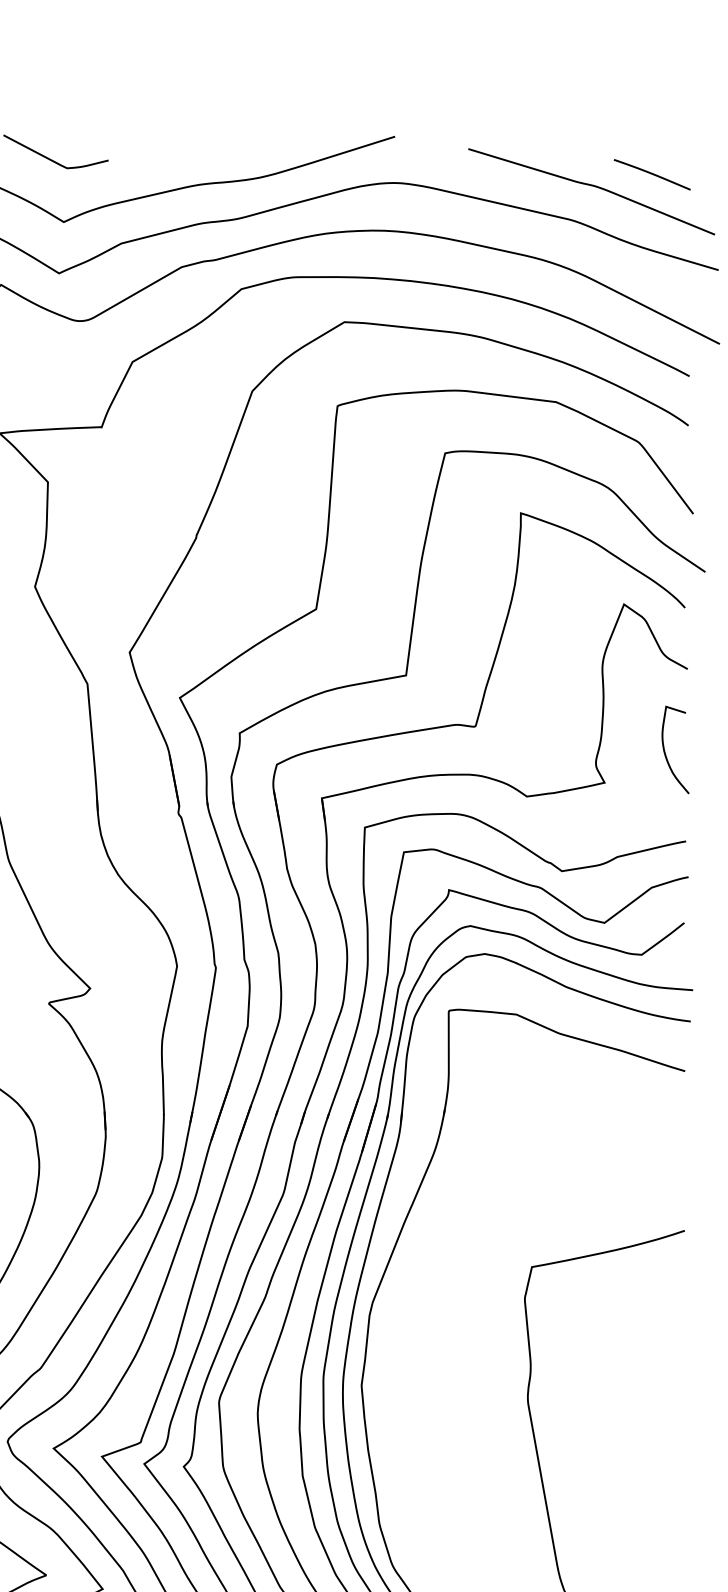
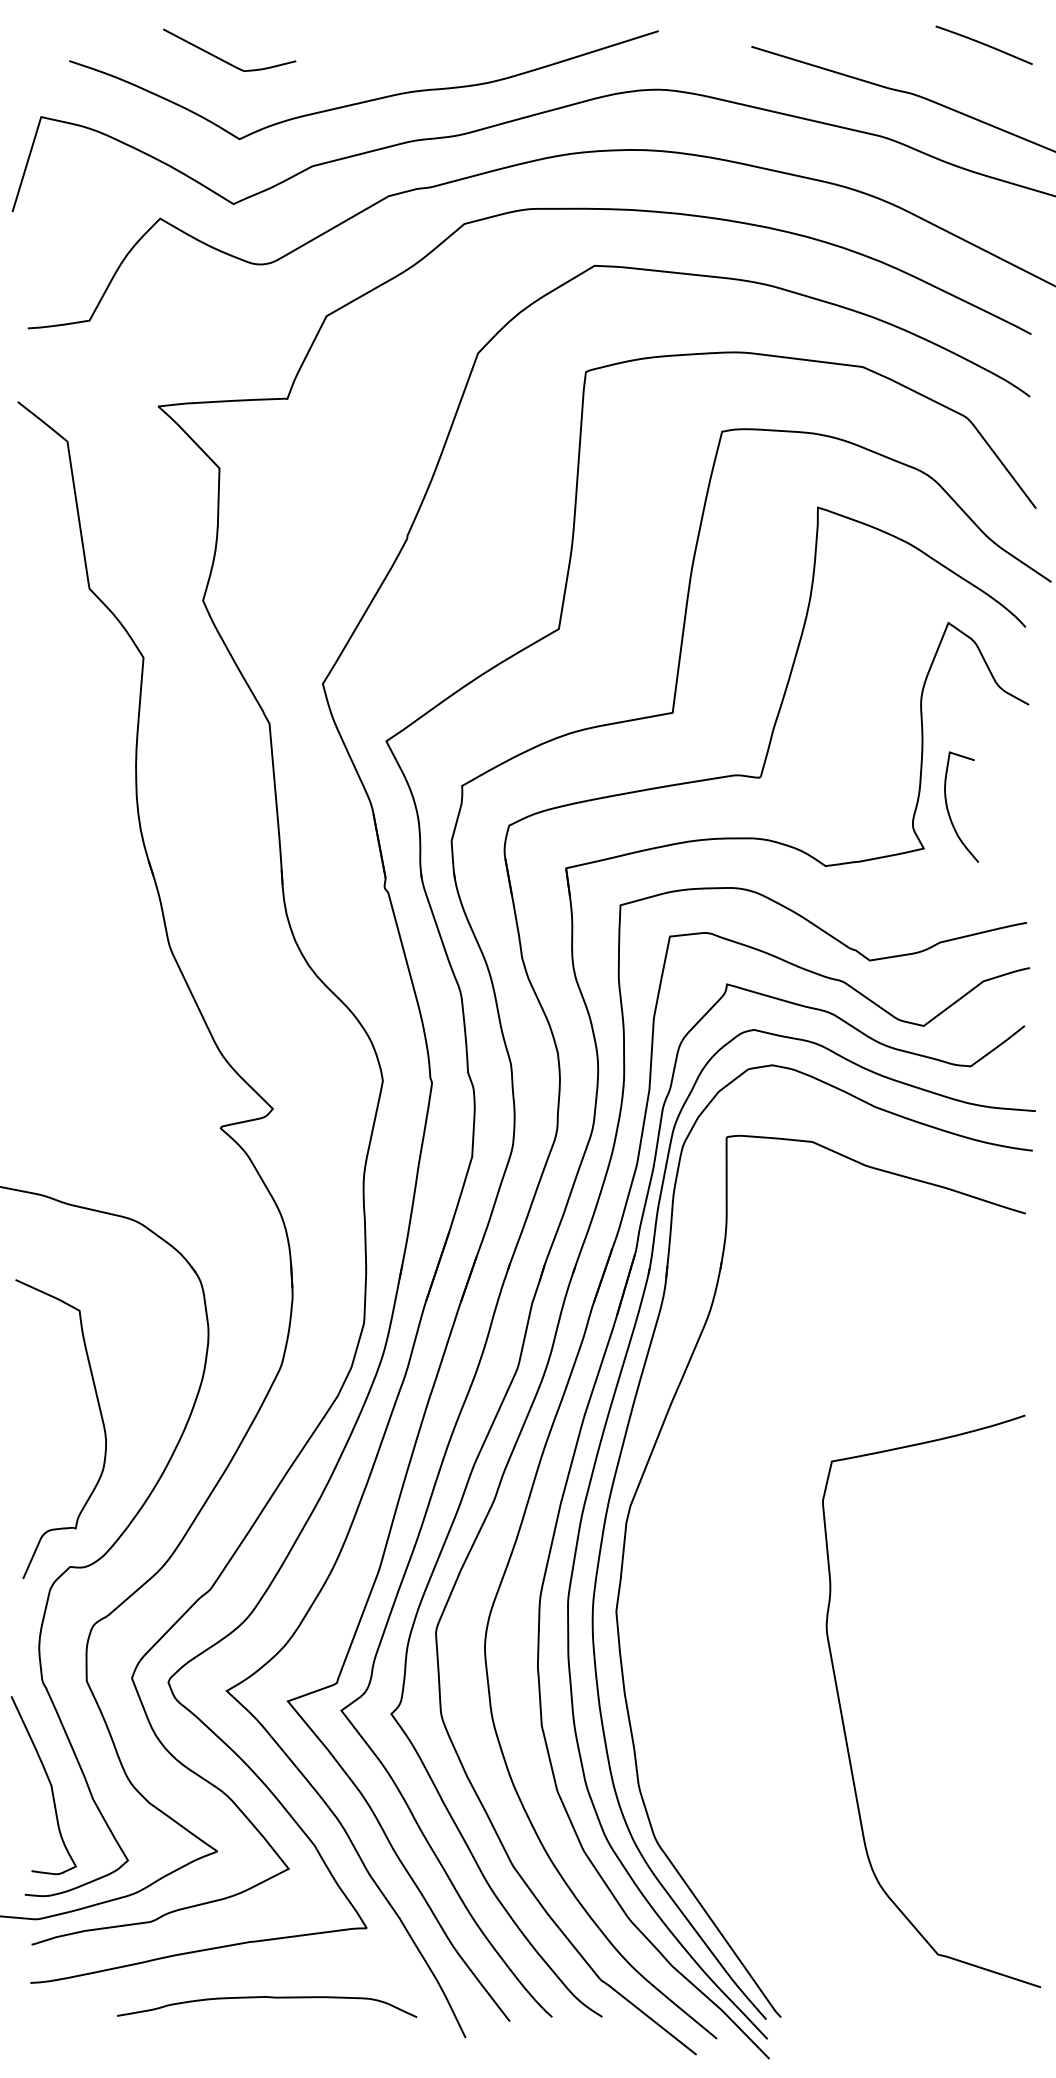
curve: (651, 174) -> (983, 44), moved
curve: (665, 751) -> (948, 808), moved

